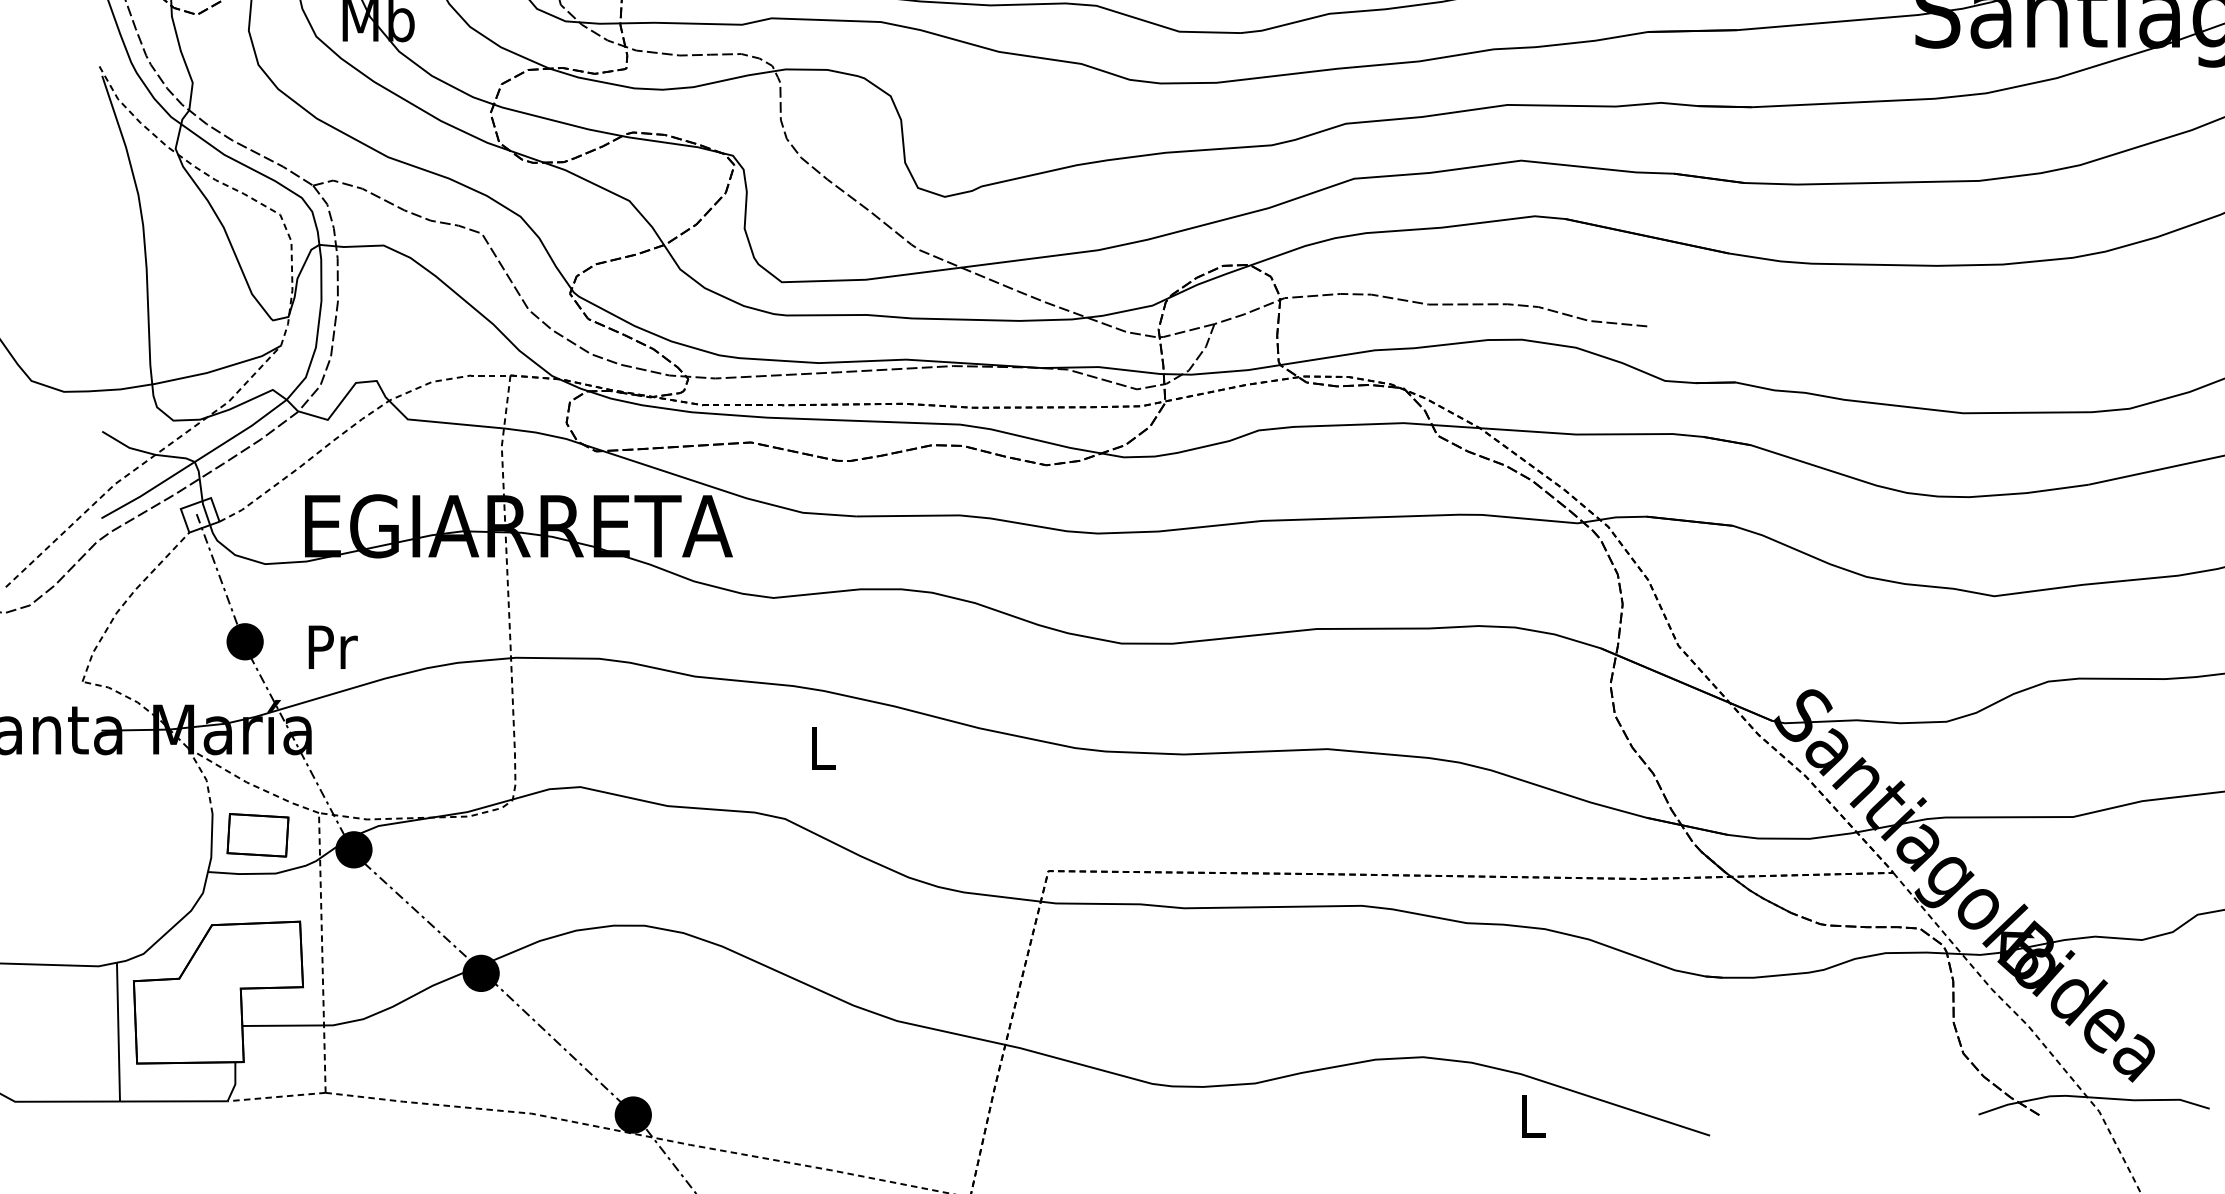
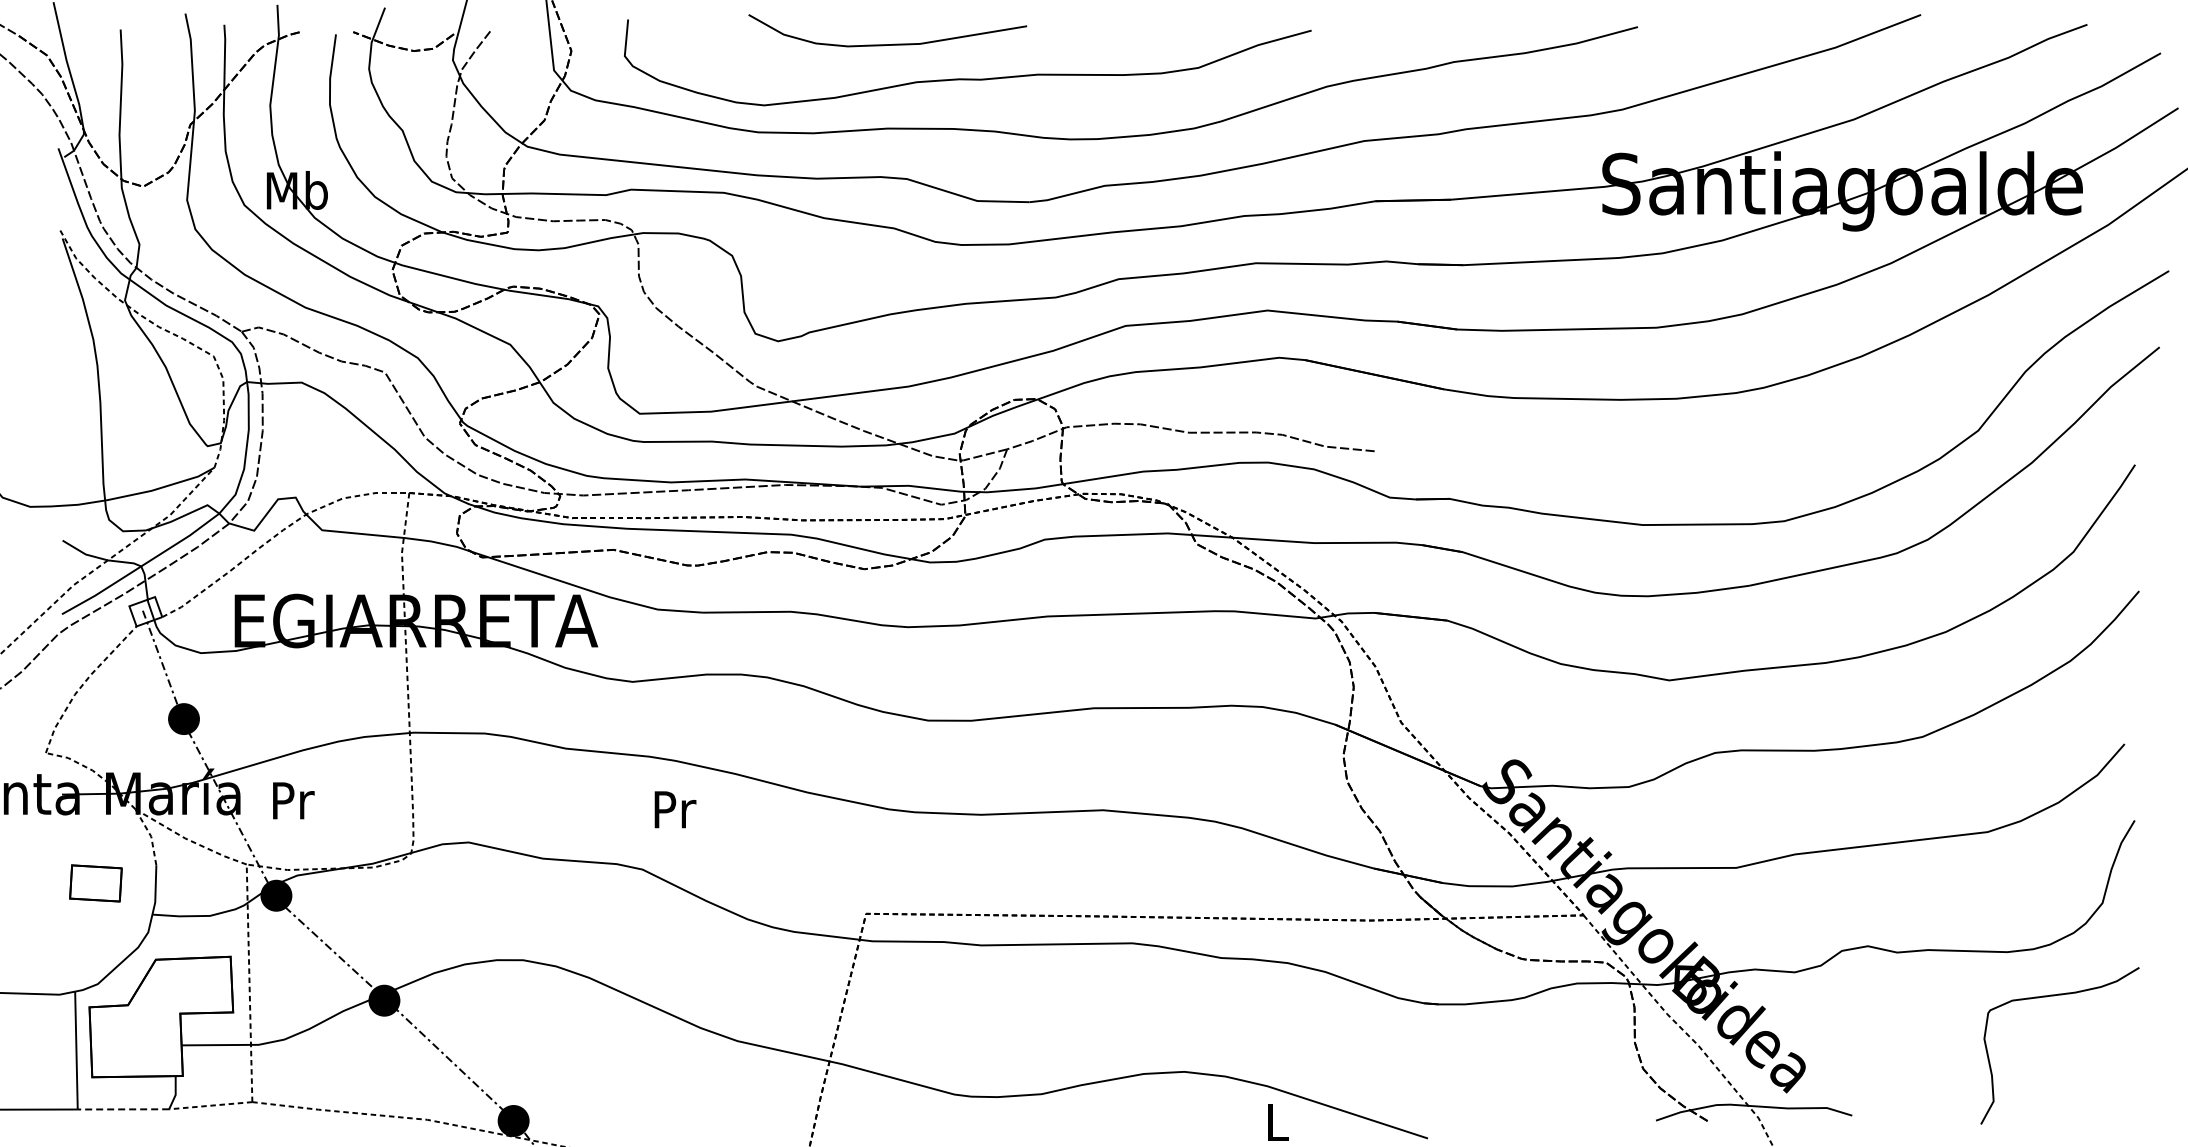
text: (332, 646) -> (293, 800), moved
text: (823, 748) -> (675, 809), L -> Pr
part: (257, 835) -> (95, 883), moved
line: (173, 1101) -> (123, 1109), solid -> dashed

